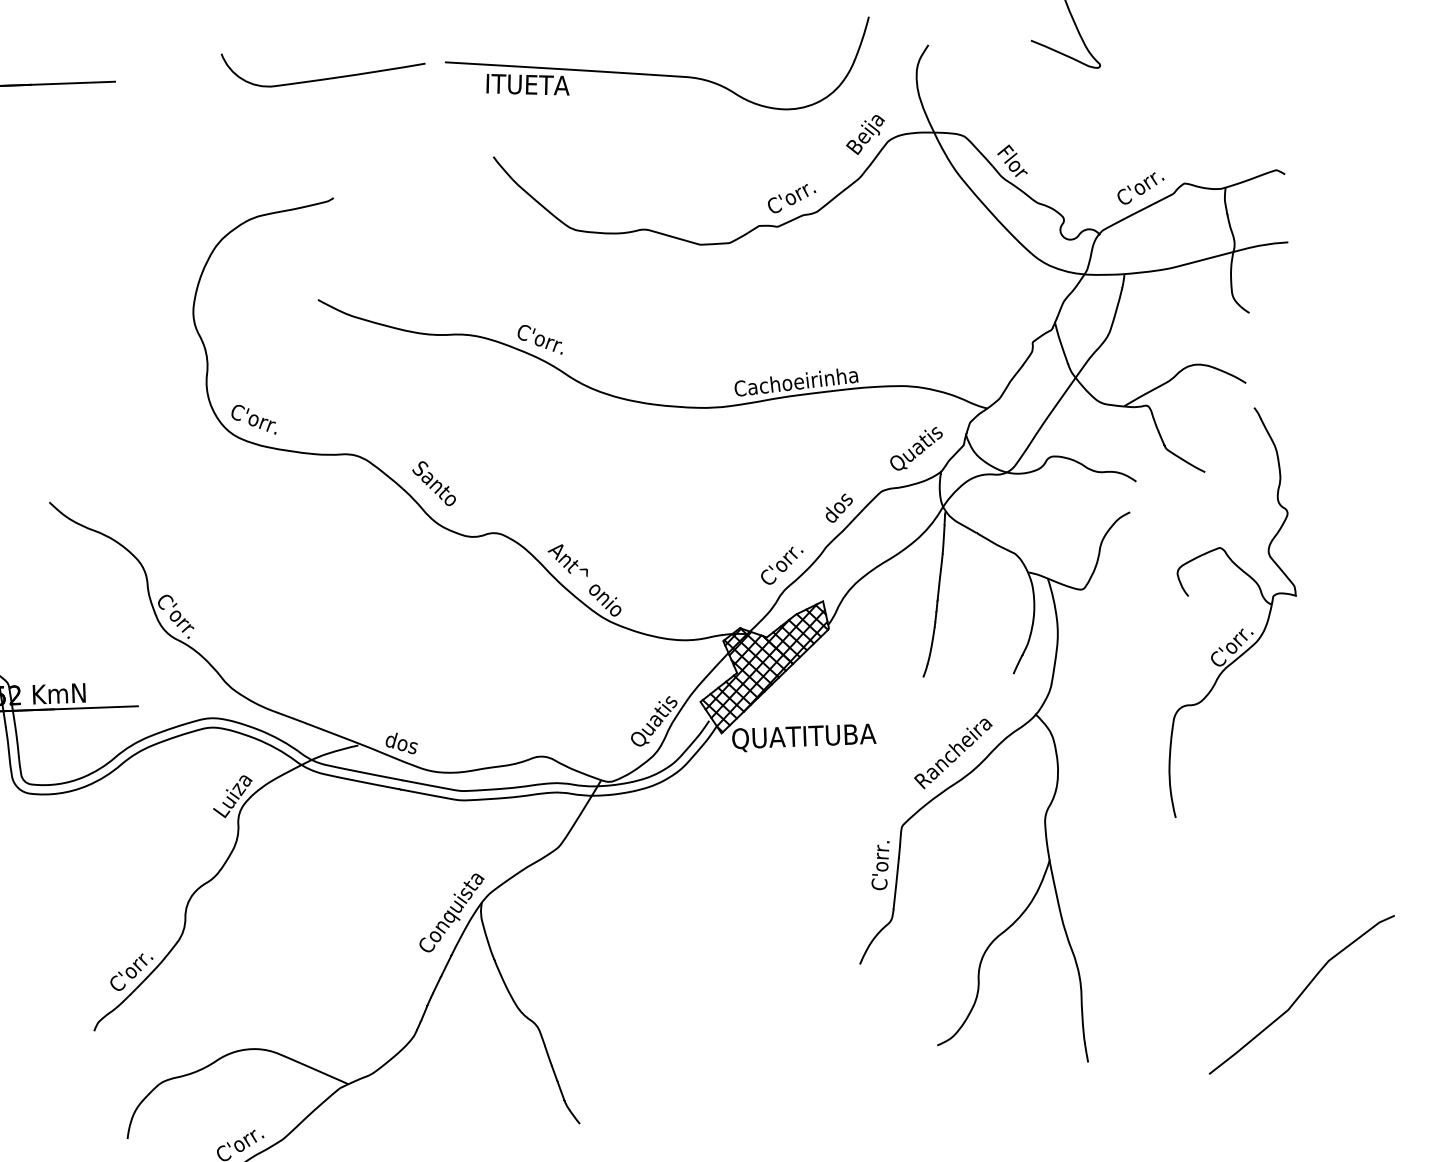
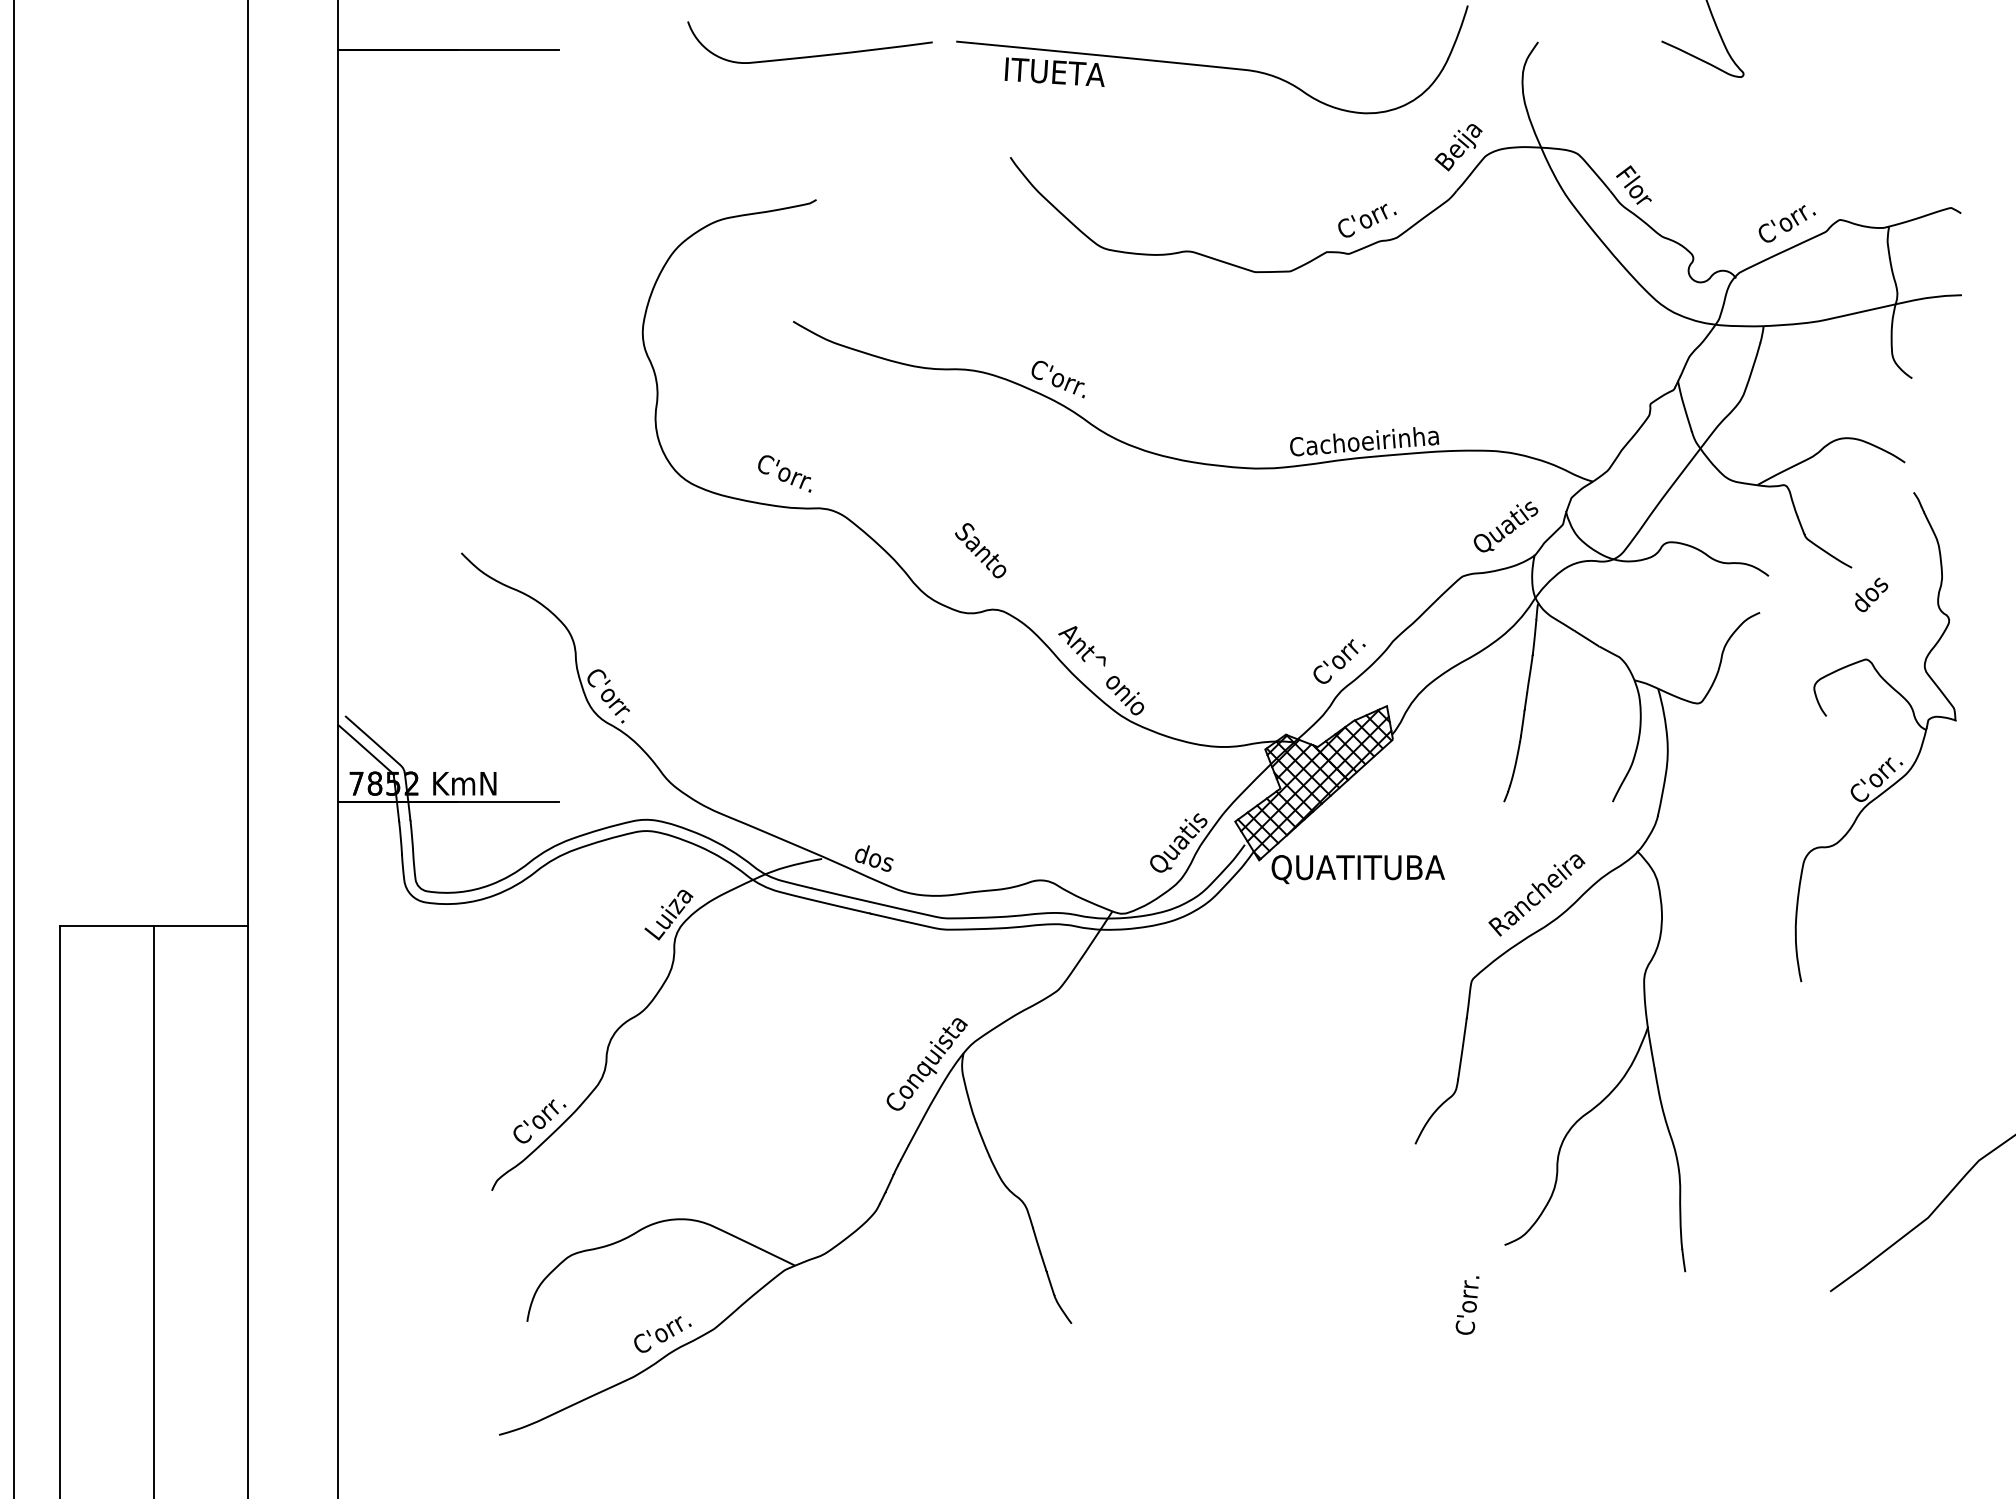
text: (253, 419) -> (784, 473), moved
text: (434, 483) -> (980, 550), moved
text: (839, 507) -> (1871, 594), moved
text: (880, 865) -> (1467, 1305), moved

